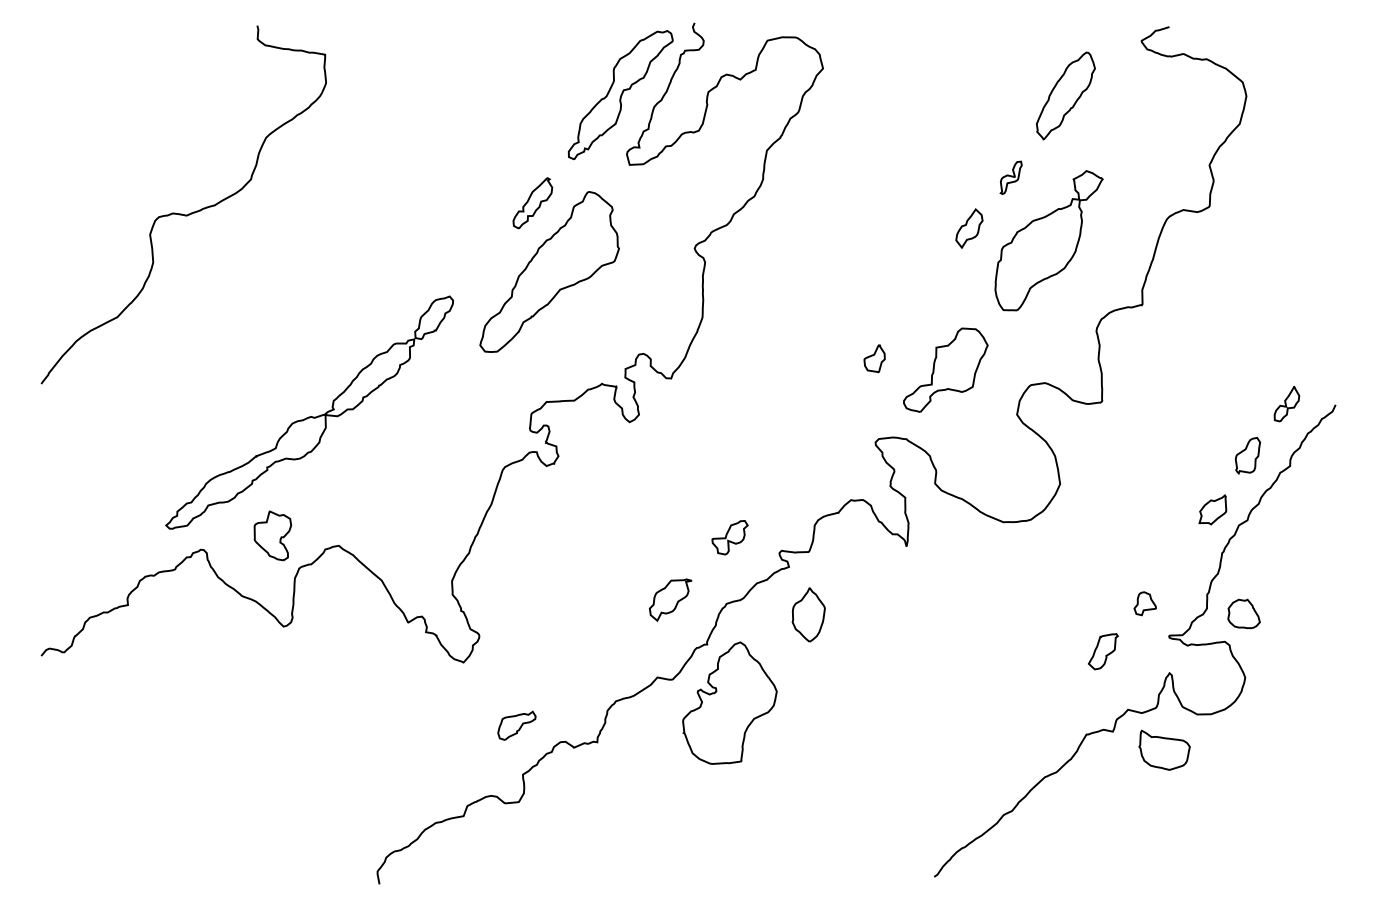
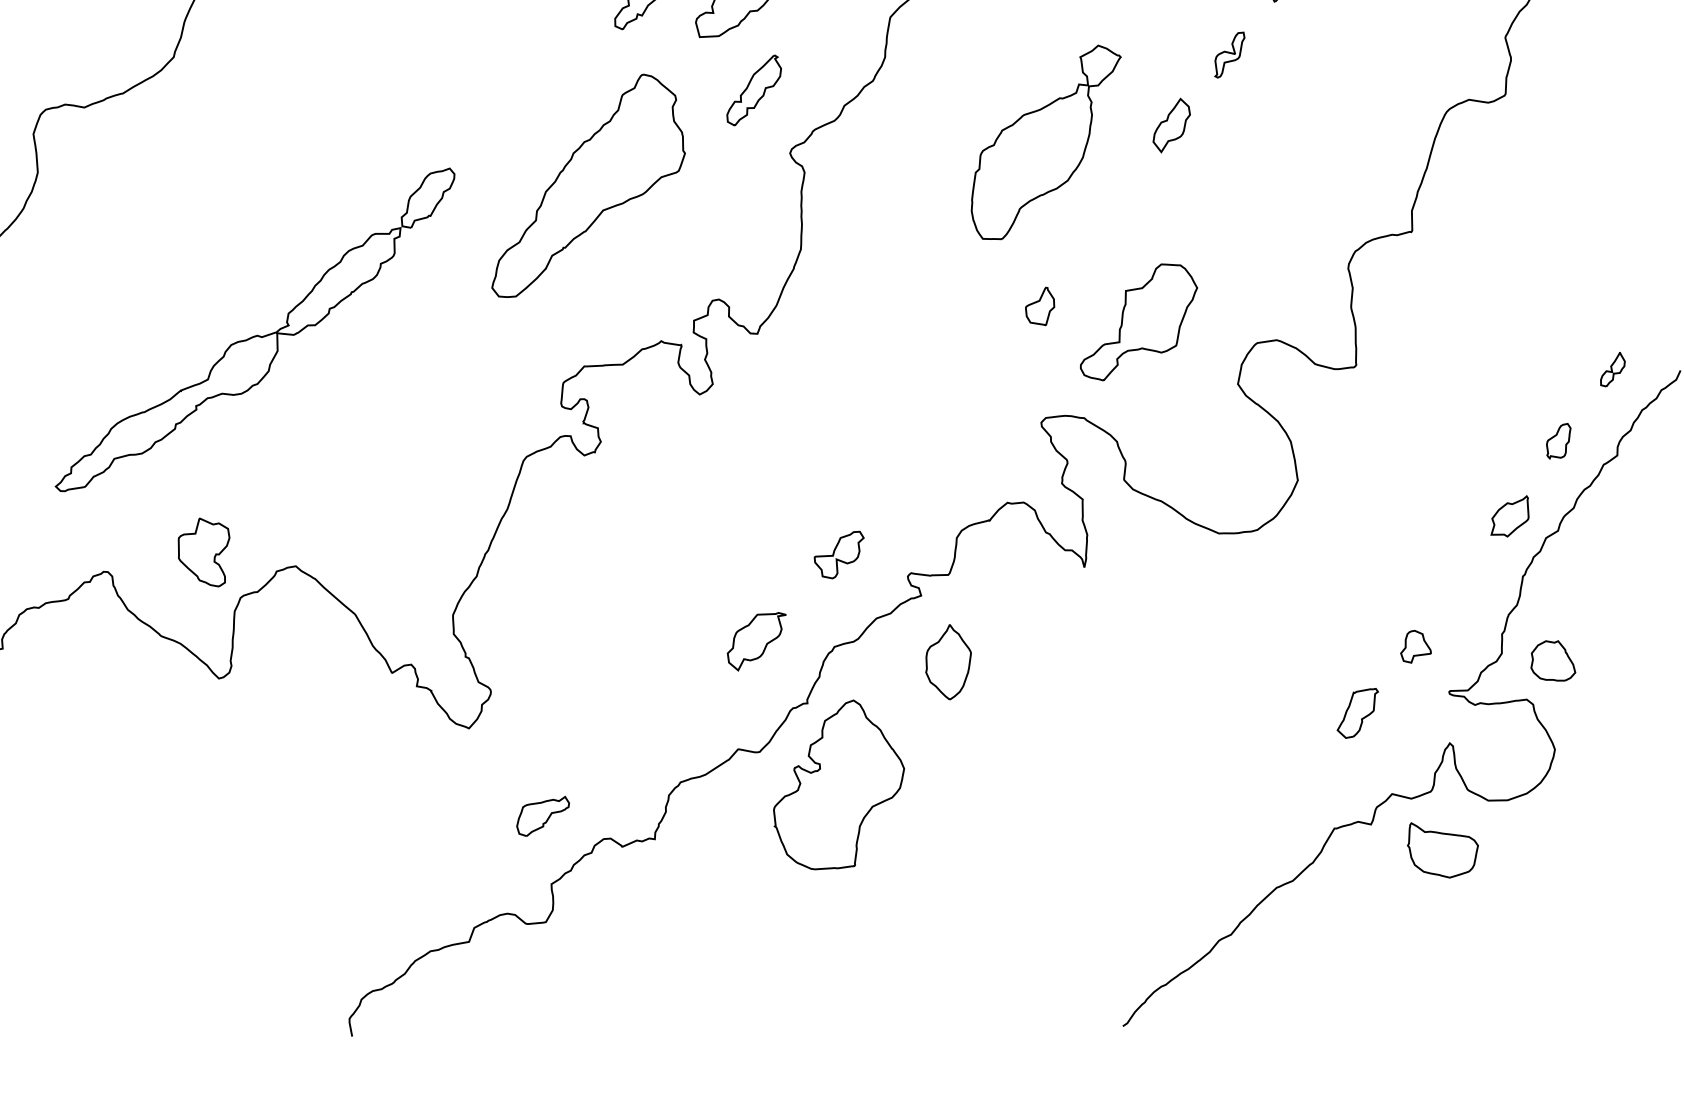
part: (532, 203) -> (753, 90), moved
part: (1048, 240) -> (1045, 142), moved
part: (1286, 404) -> (1612, 369), size x0.7
part: (309, 412) -> (254, 329), moved
part: (1247, 455) -> (1558, 440), size x0.7

